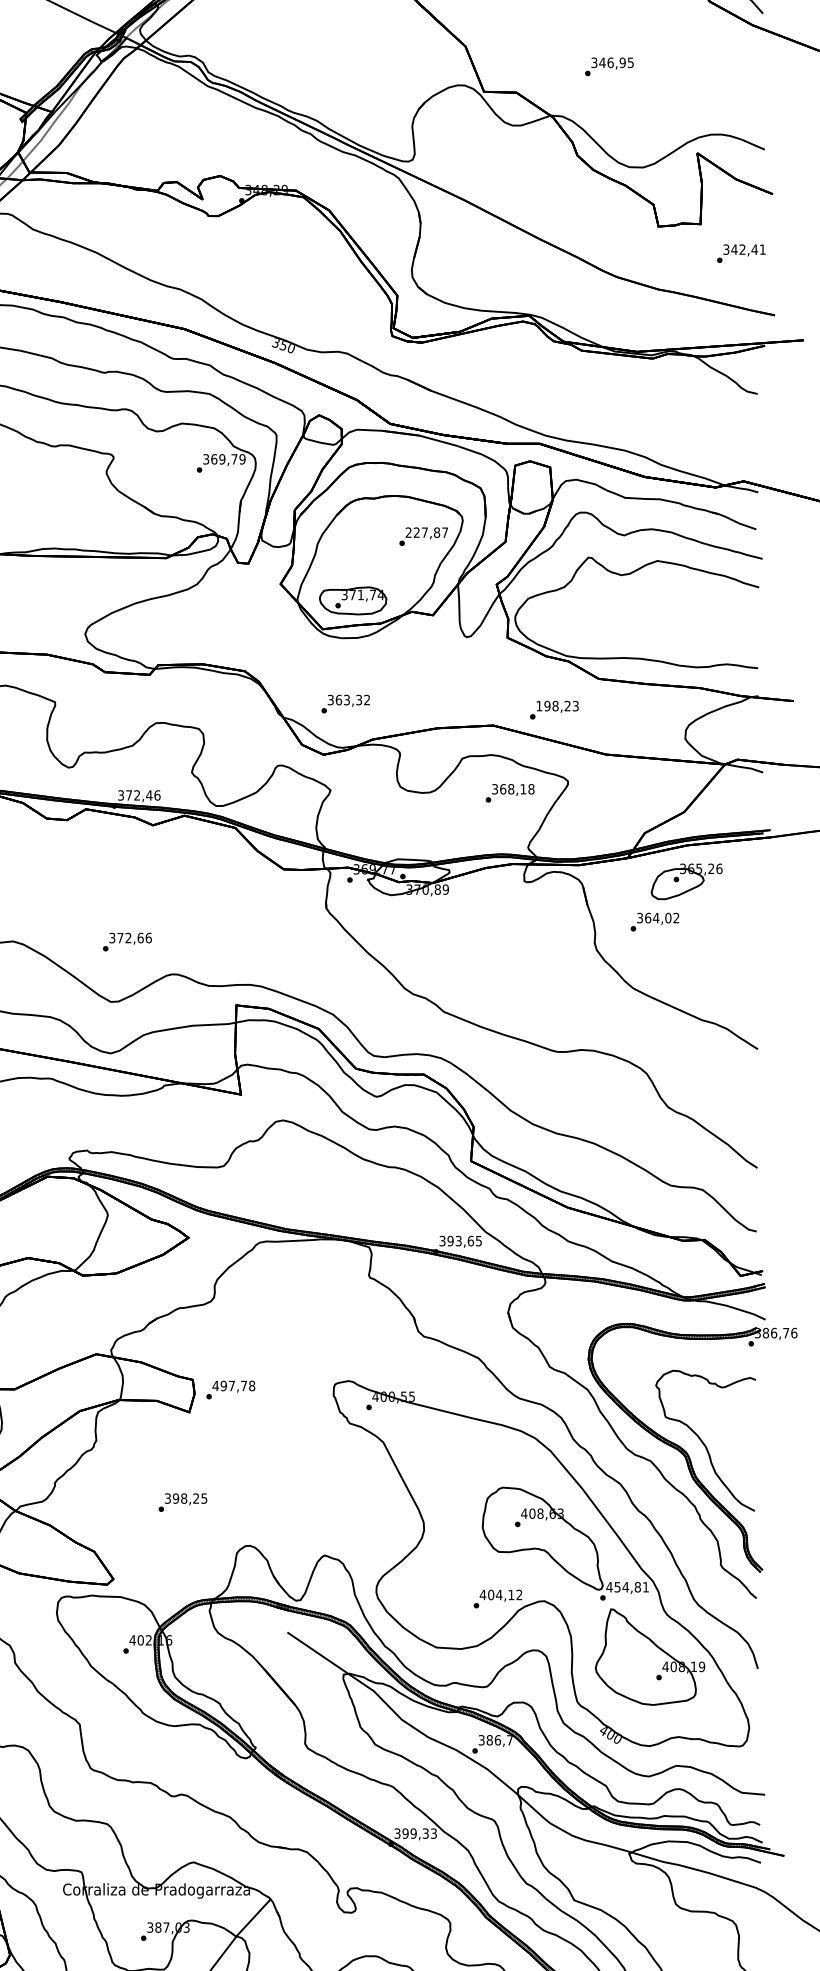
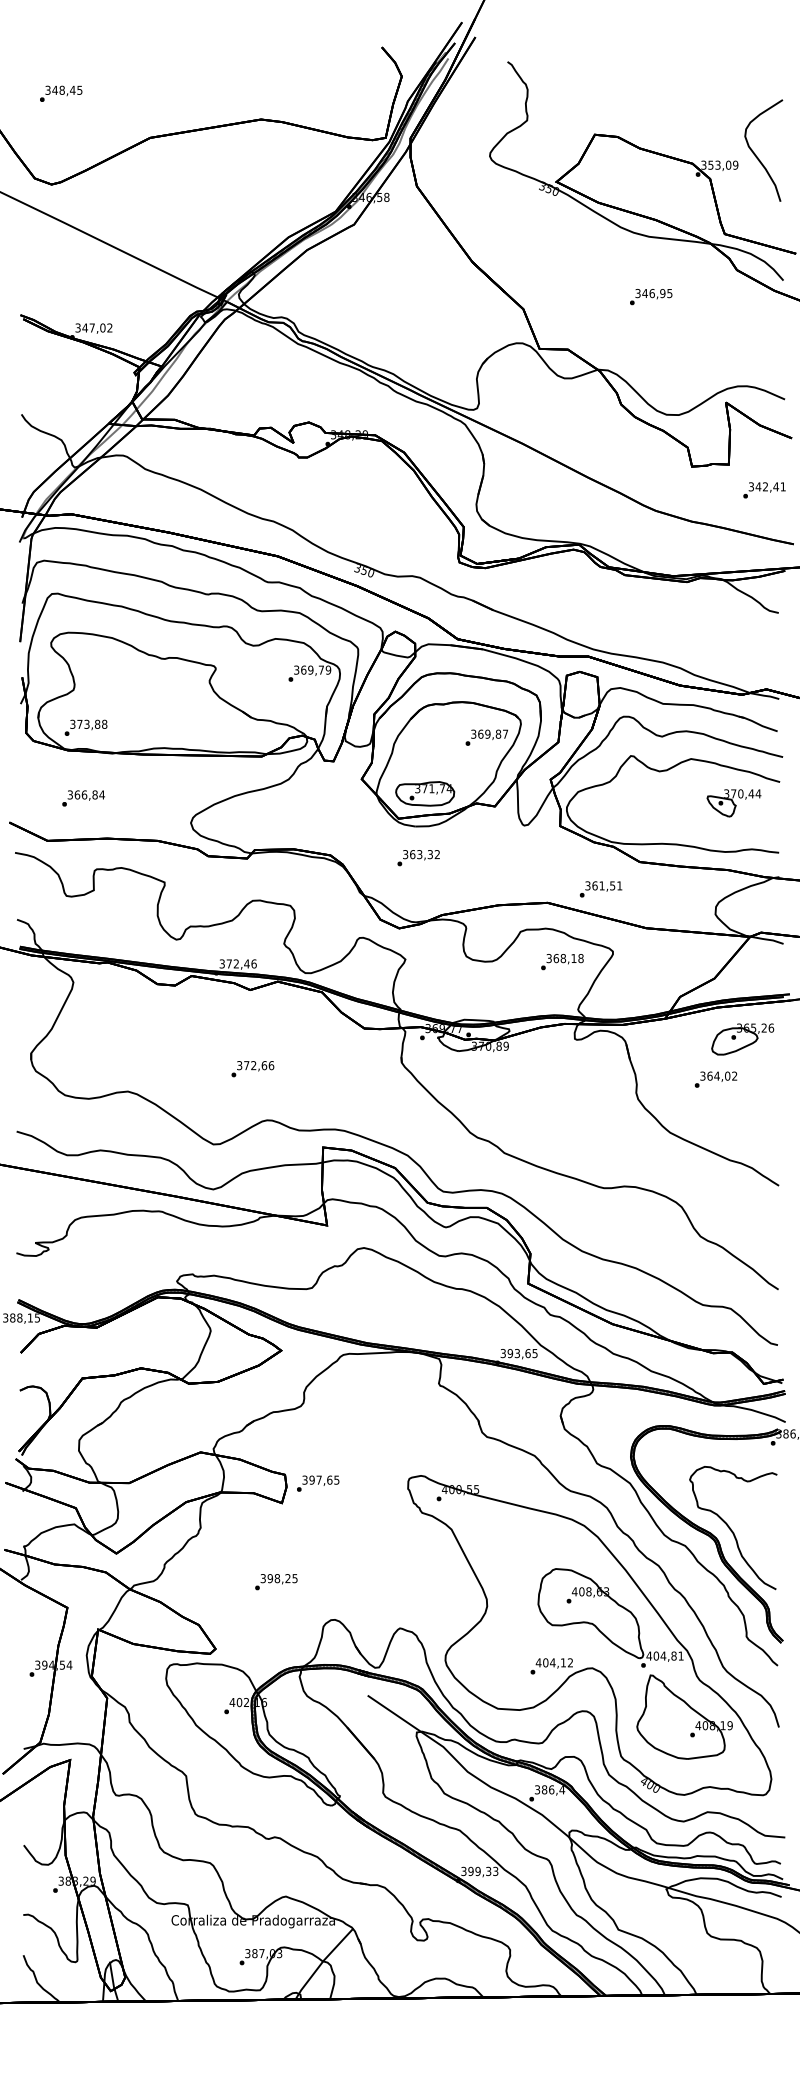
text: (609, 67) -> (651, 297), moved
text: (416, 531) -> (480, 733), 227,87 -> 369,87
part: (705, 611) -> (733, 803), added
text: (345, 704) -> (418, 858), moved
text: (557, 705) -> (603, 885), 198,23 -> 361,51
part: (686, 881) -> (742, 1039), moved
text: (654, 921) -> (715, 1079), moved
text: (127, 942) -> (252, 1069), moved
text: (233, 1385) -> (320, 1479), 497,78 -> 397,65
text: (617, 1586) -> (656, 1655), 454,81 -> 404,81
text: (510, 1739) -> (562, 1789), 386,7 -> 386,4

